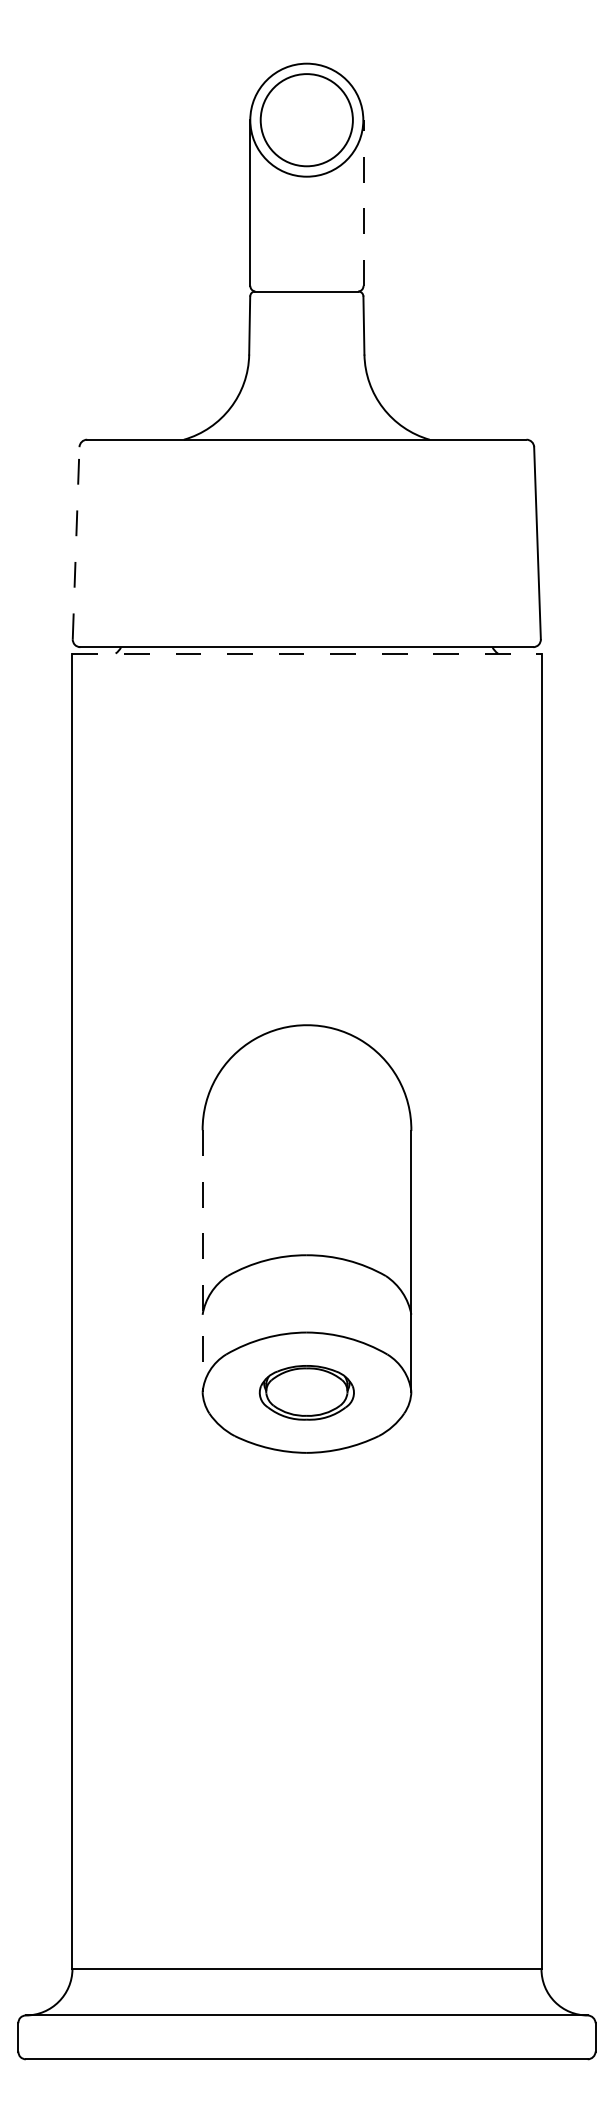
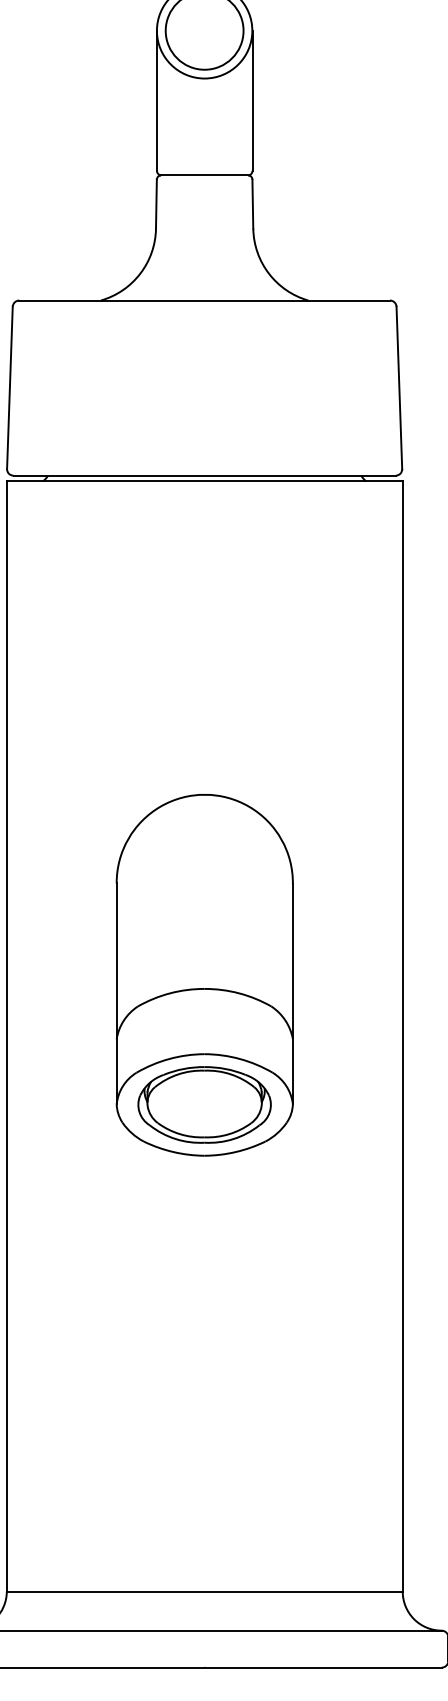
line: (363, 202) -> (252, 100), dashed -> solid
line: (76, 542) -> (10, 387), dashed -> solid
line: (307, 653) -> (205, 481), dashed -> solid
line: (202, 1261) -> (116, 994), dashed -> solid
part: (306, 1392) -> (204, 1104), size x1.67

